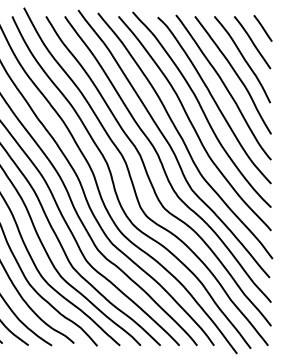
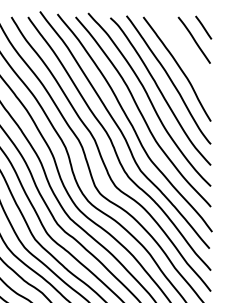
curve: (243, 59) -> (186, 55), removed

